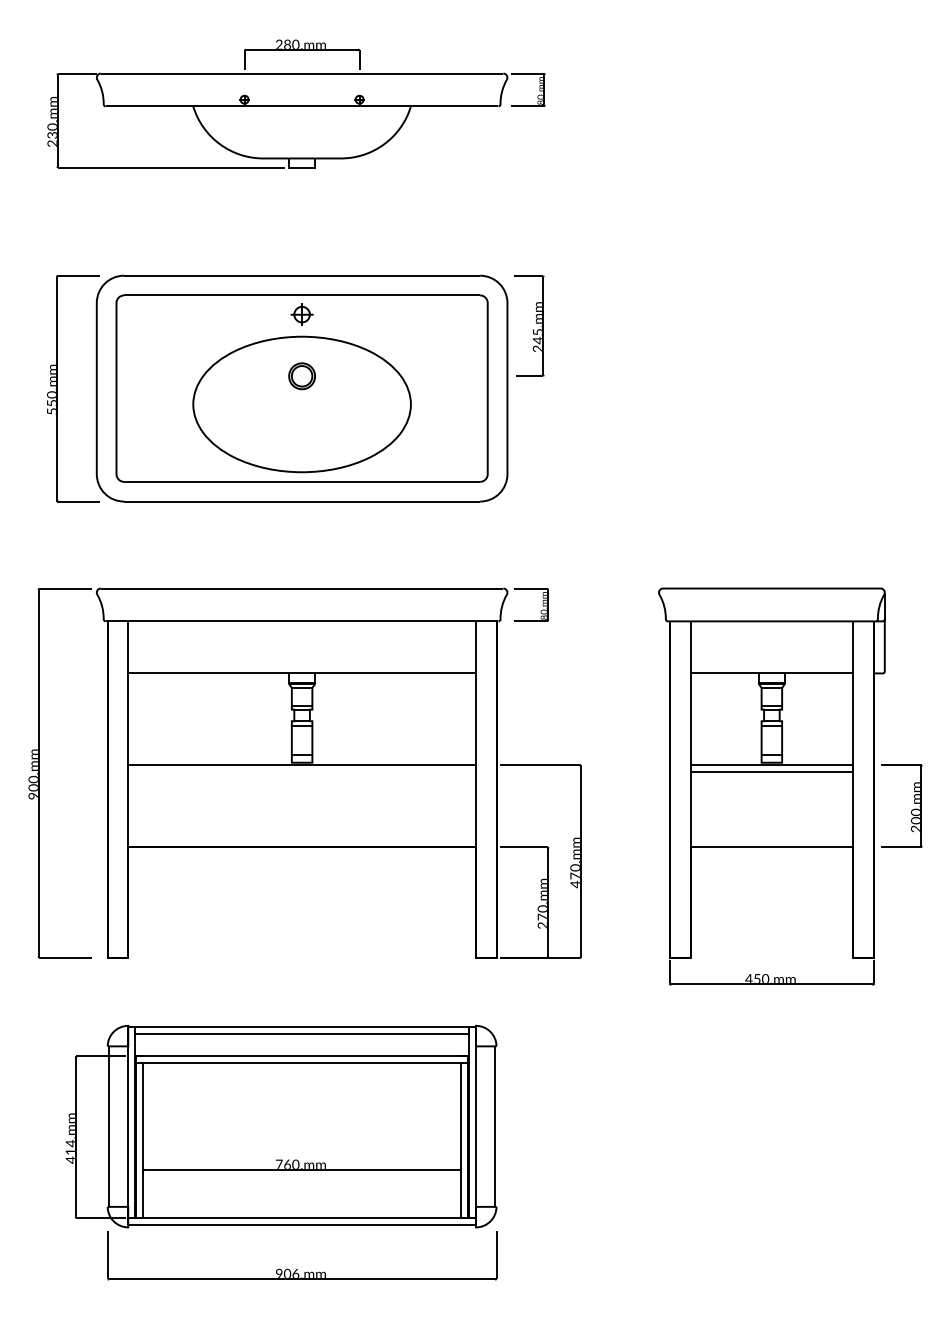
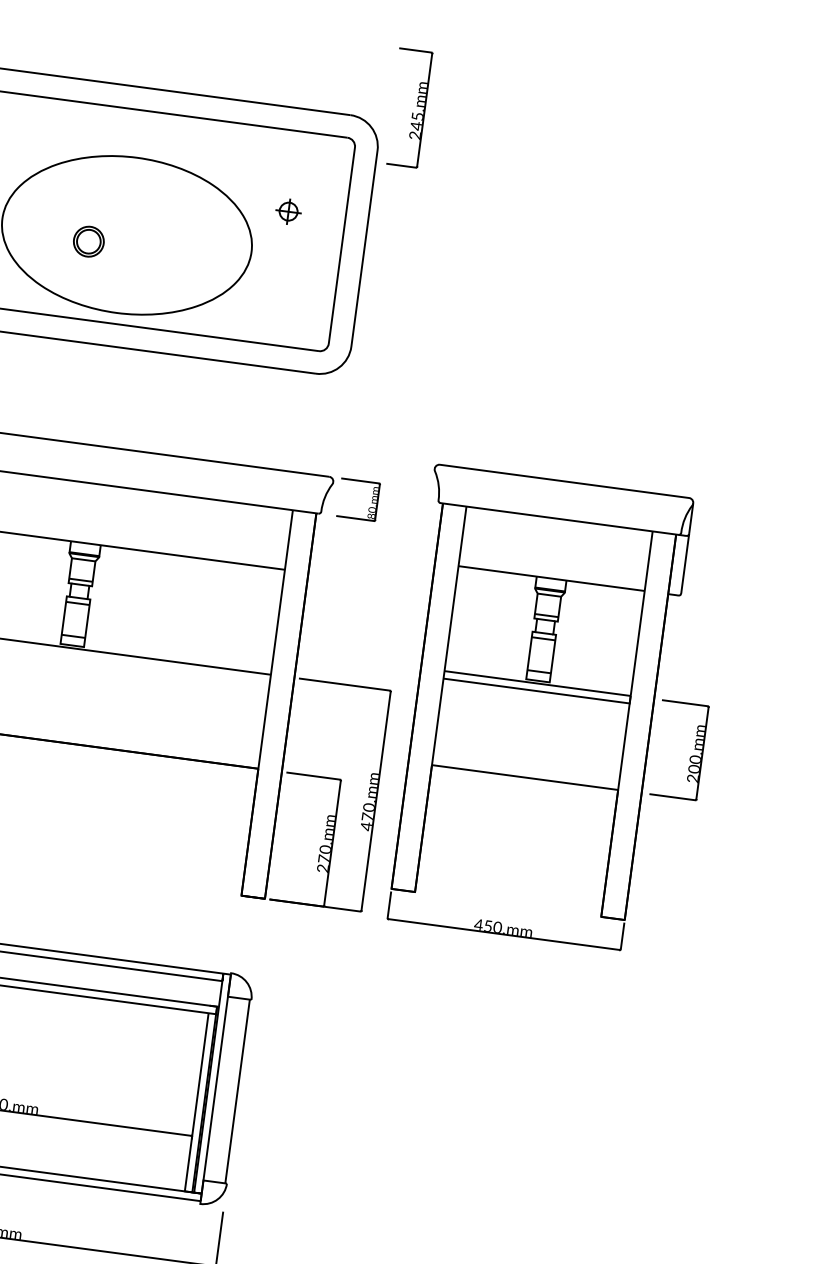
part: (301, 314) -> (287, 211), moved
part: (529, 325) -> (408, 107), moved
part: (301, 376) -> (88, 241), moved
part: (790, 786) -> (555, 710), moved

